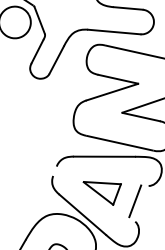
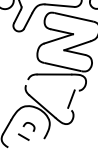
part: (102, 192) -> (53, 94), removed

